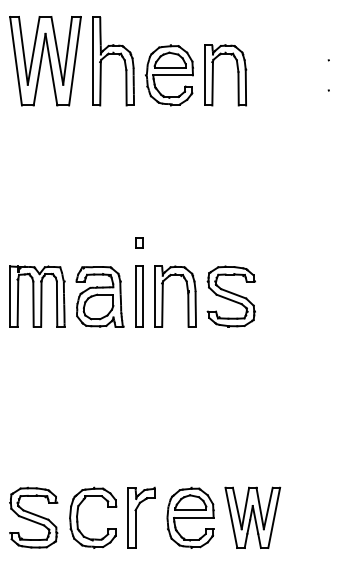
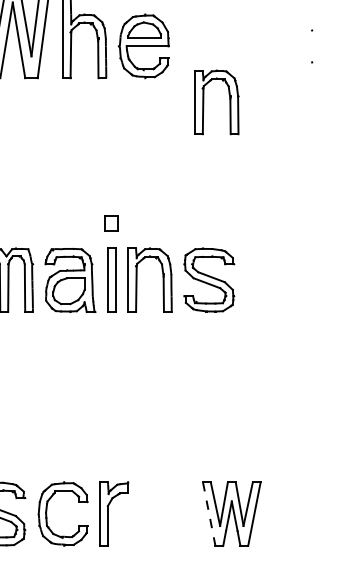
part: (213, 75) -> (204, 102), moved
part: (139, 242) -> (112, 223), size x1.6
part: (190, 517) -> (165, 513), removed
line: (231, 517) -> (209, 513), solid -> dashed

